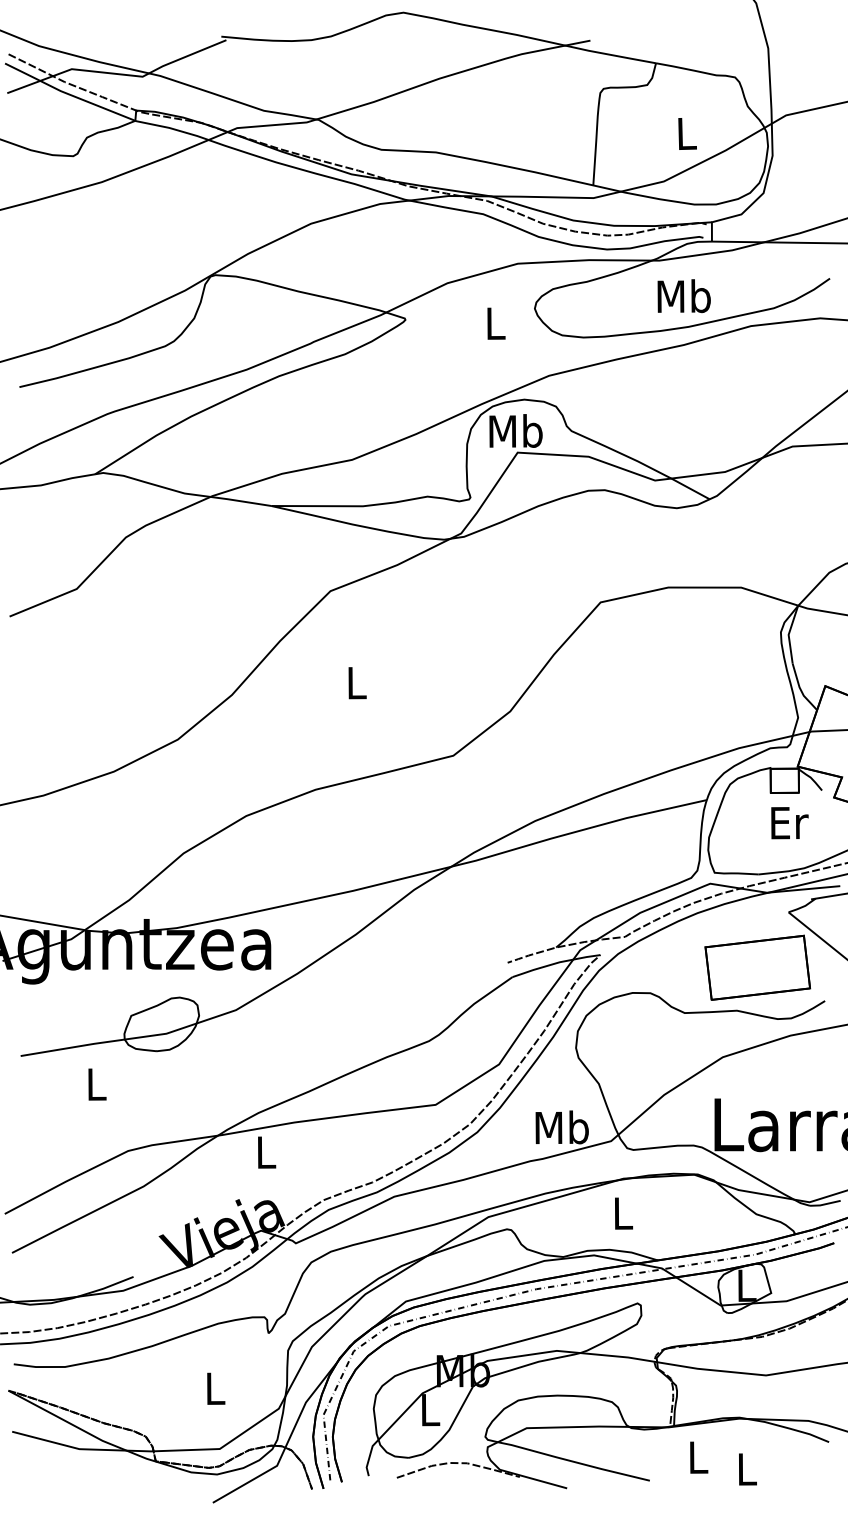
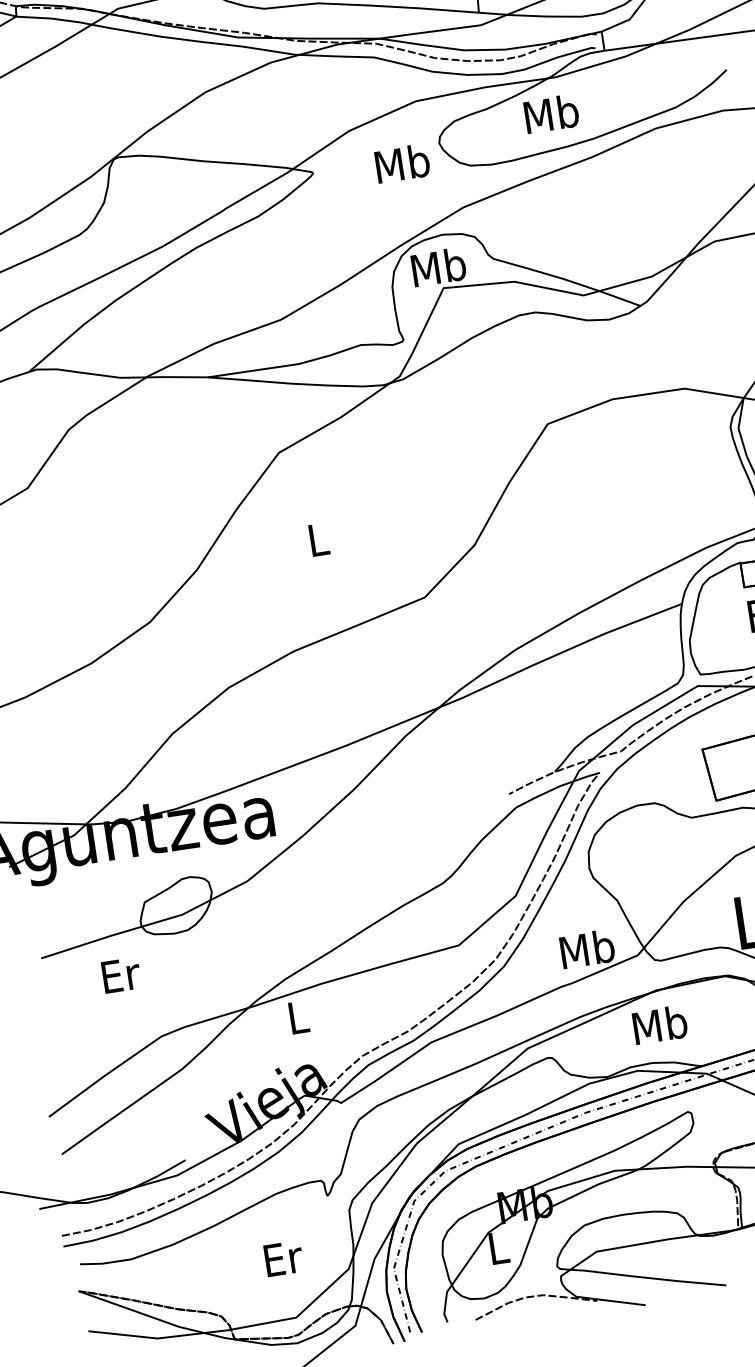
text: (683, 296) -> (550, 114), moved
text: (495, 323) -> (402, 163), L -> Mb
text: (97, 1084) -> (121, 975), L -> Er
text: (622, 1213) -> (659, 1025), L -> Mb
text: (215, 1388) -> (283, 1258), L -> Er

